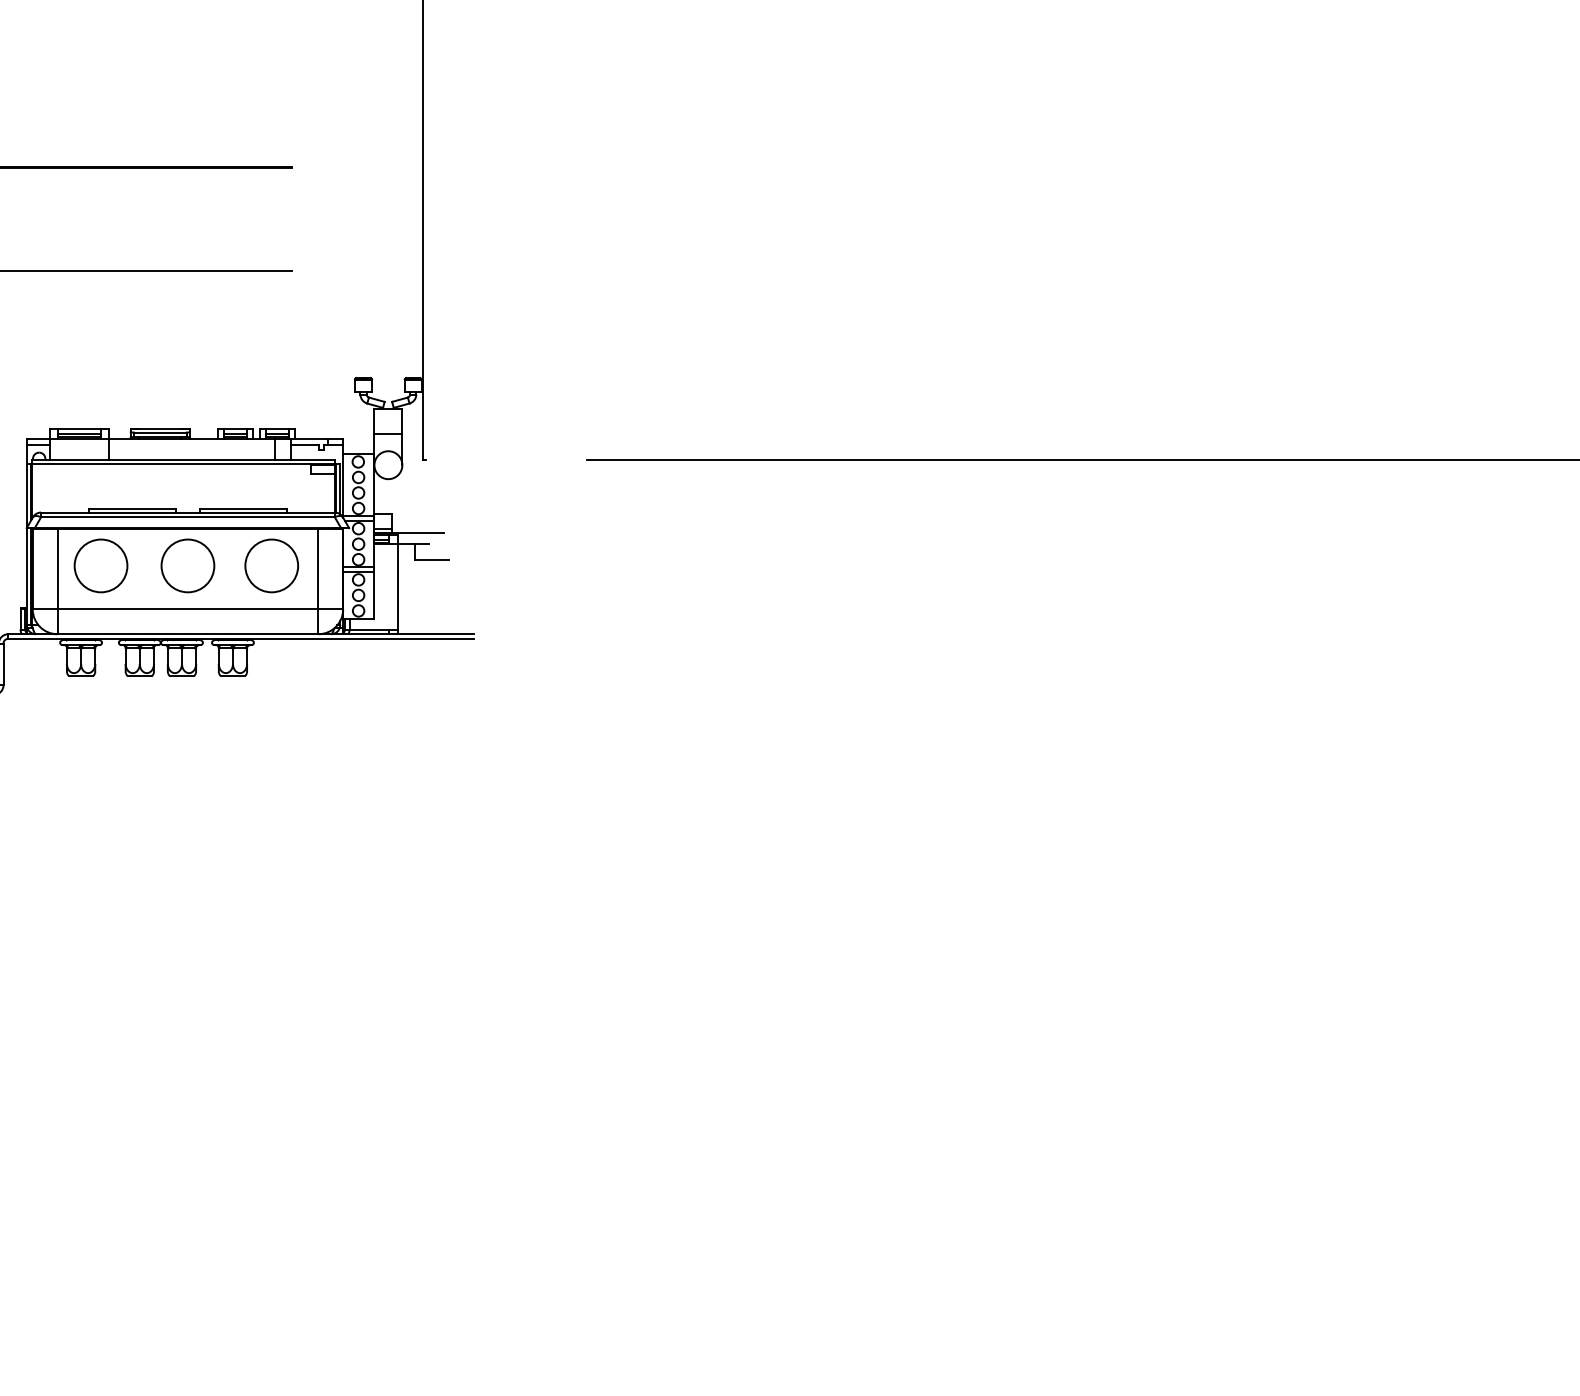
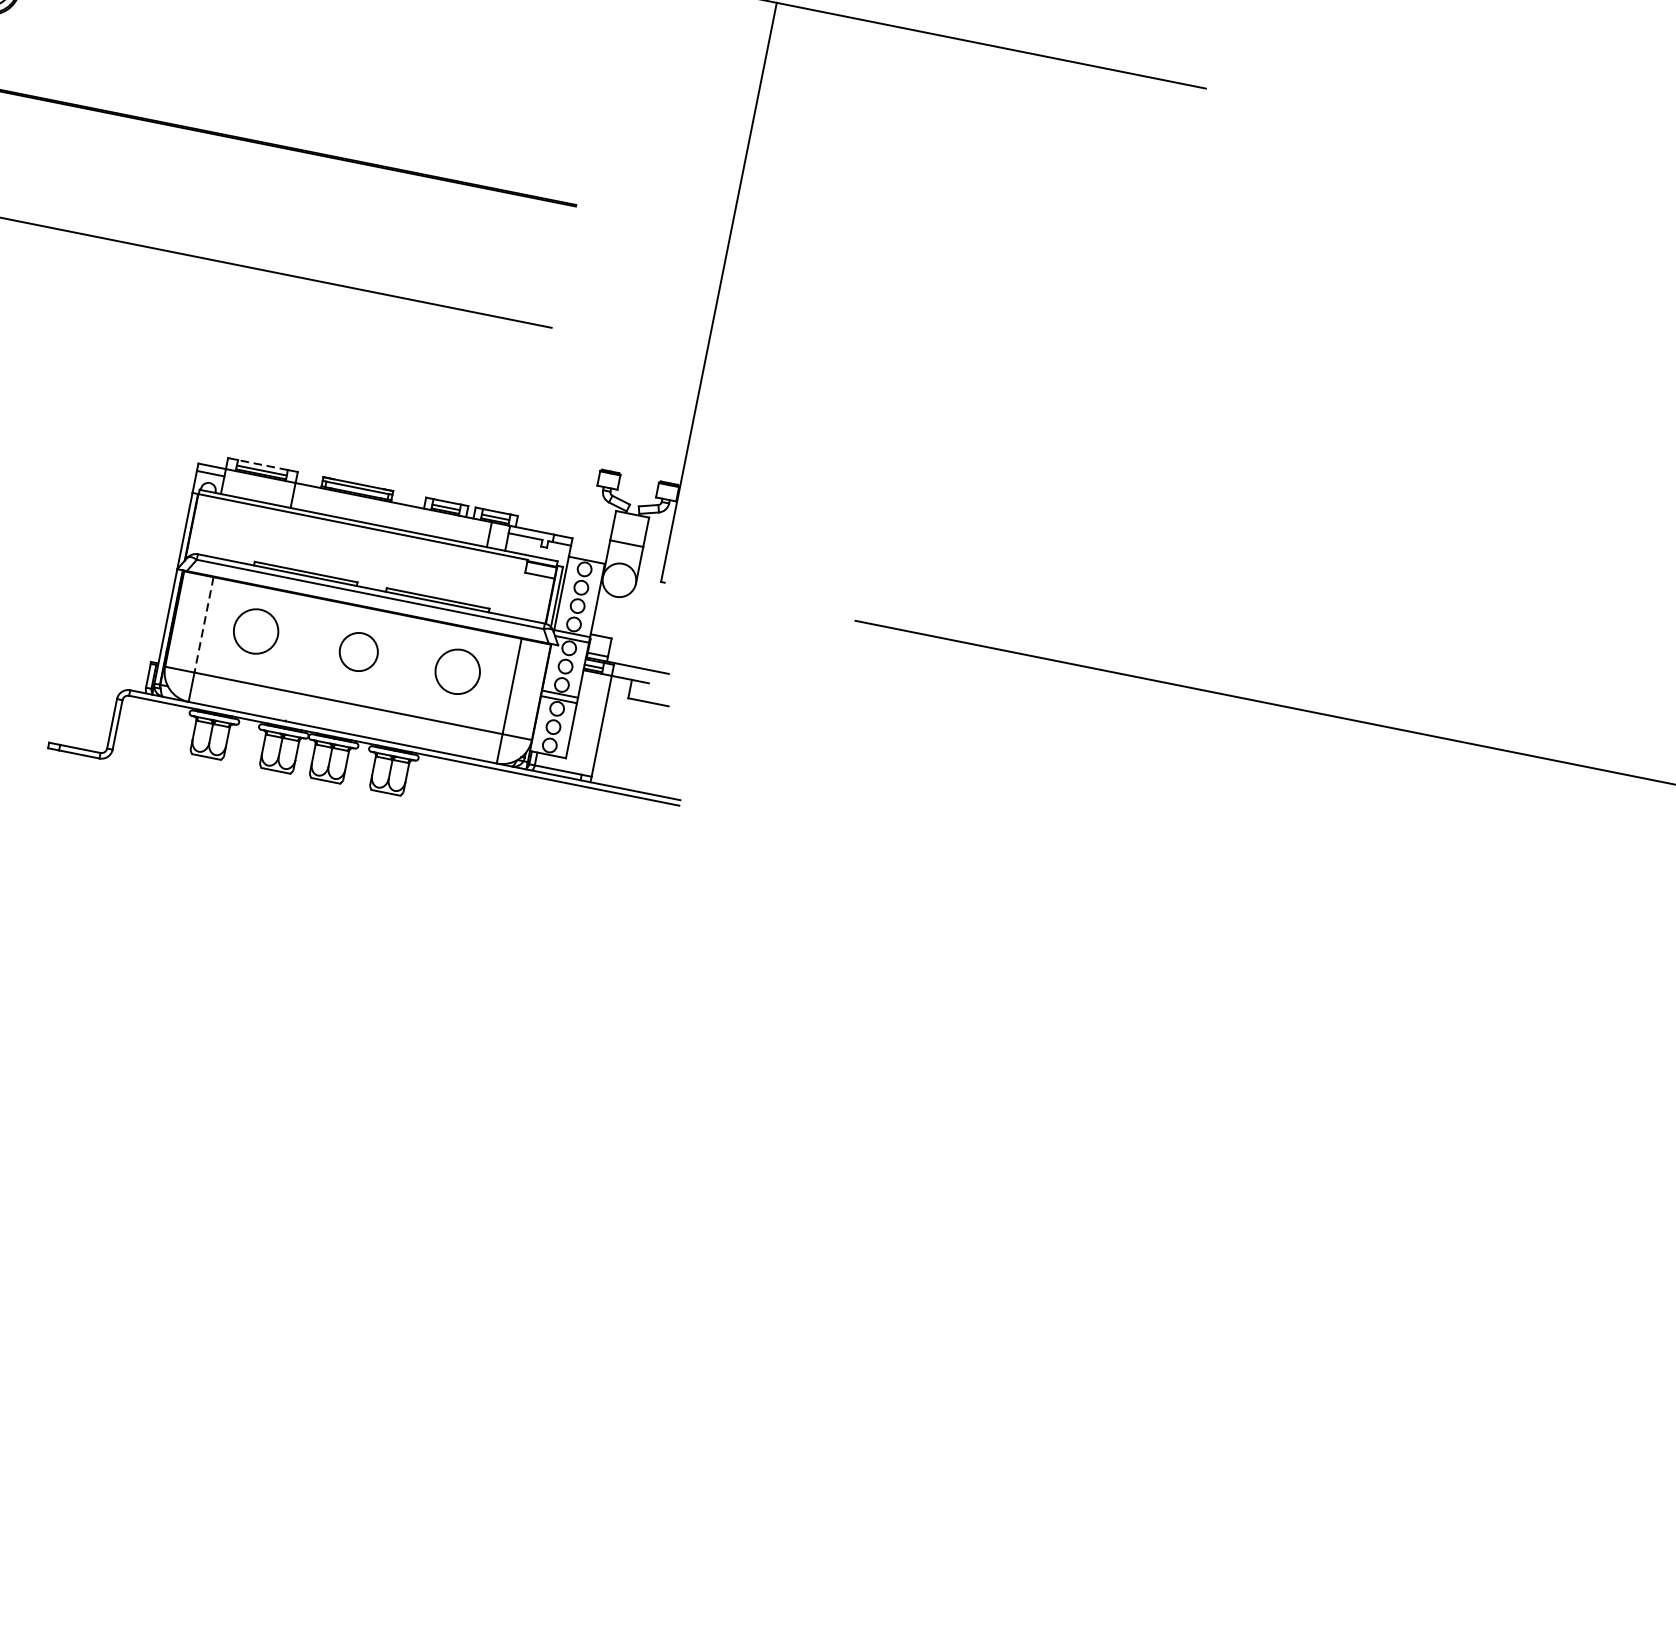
line: (79, 429) -> (262, 465), solid -> dashed
circle: (100, 565) -> (255, 630), size x0.7
circle: (187, 565) -> (358, 651), size x0.6
circle: (271, 565) -> (457, 671), size x0.7
line: (57, 569) -> (203, 625), solid -> dashed

